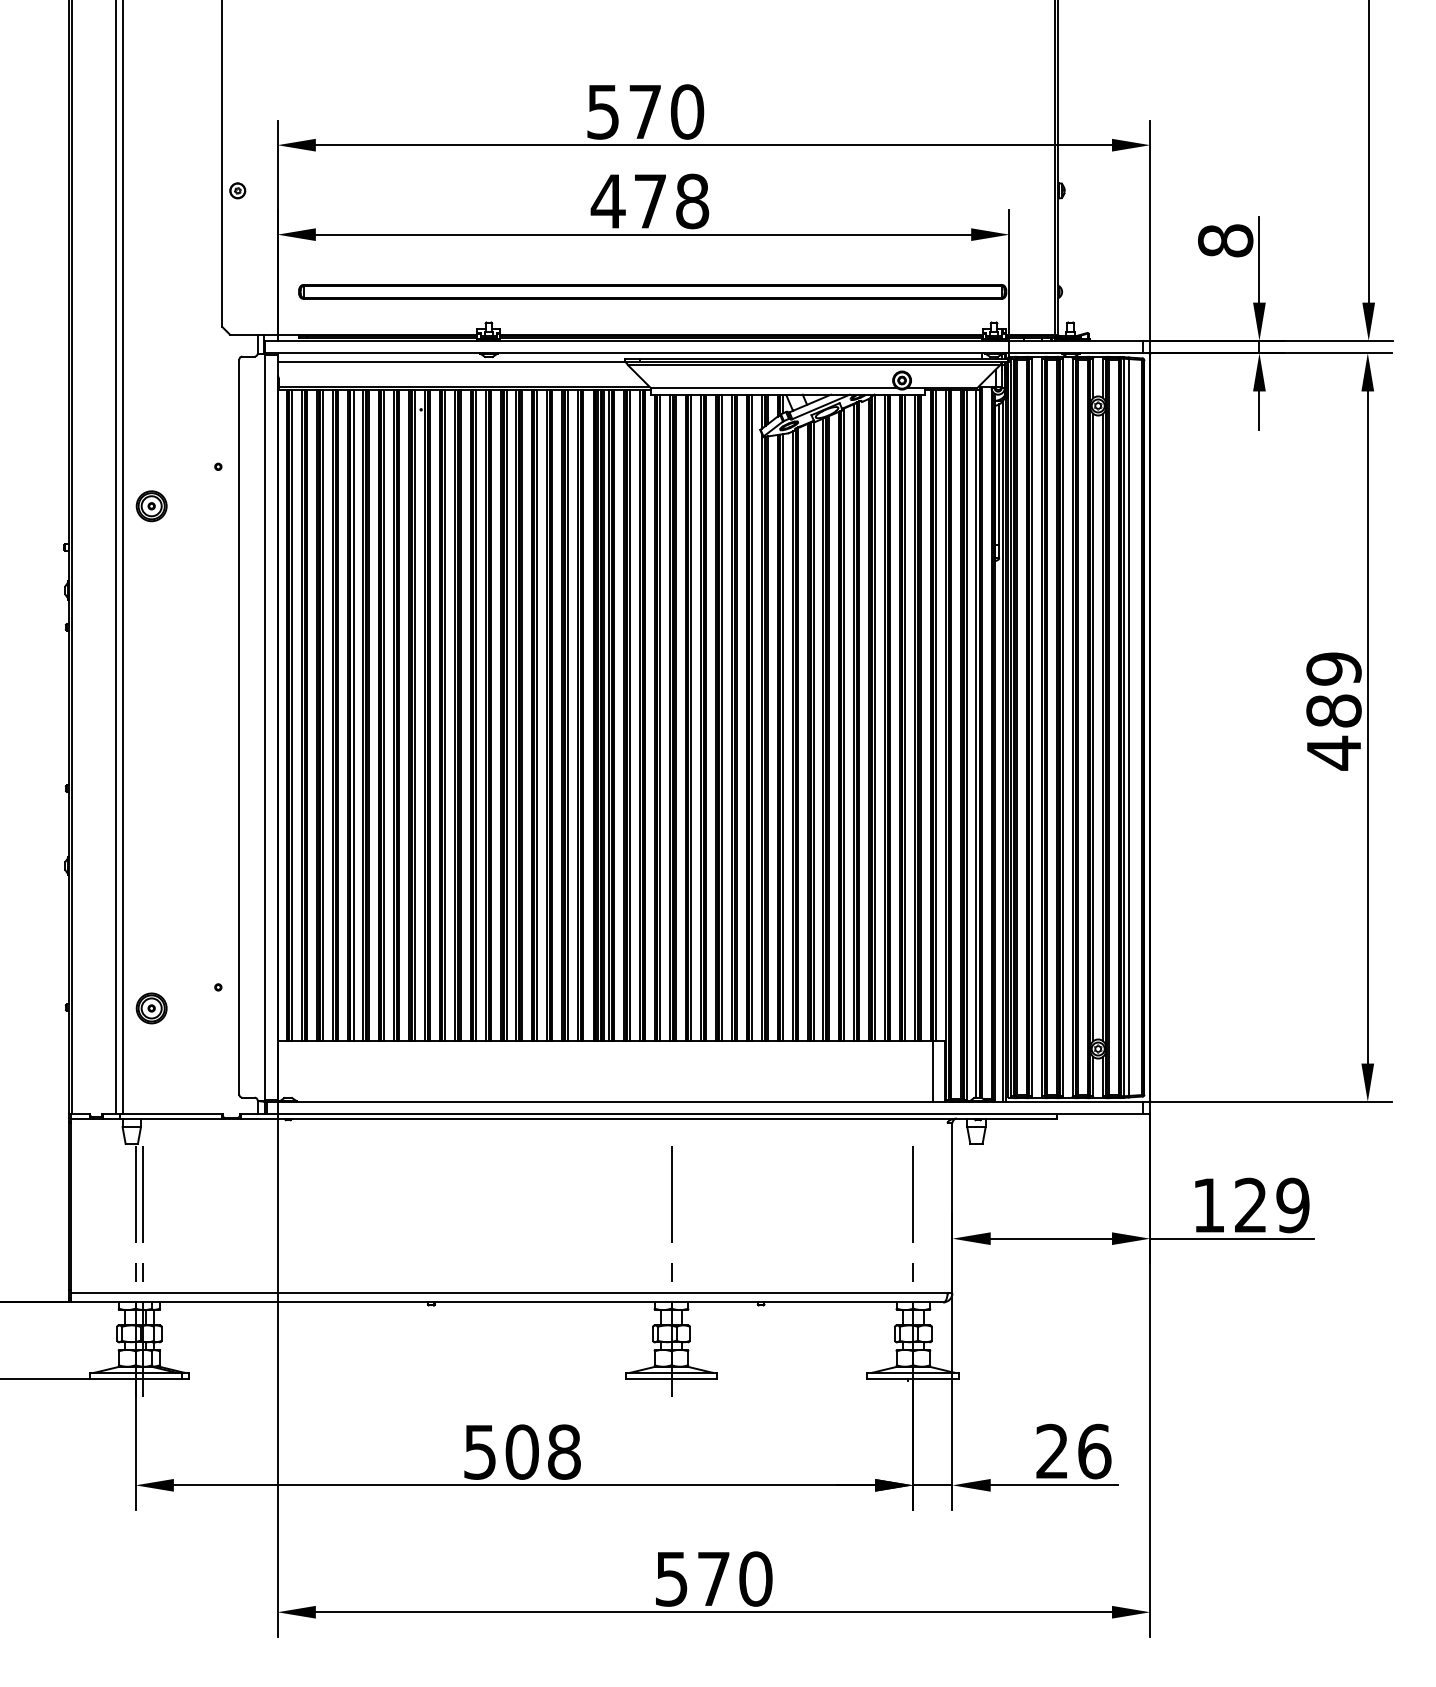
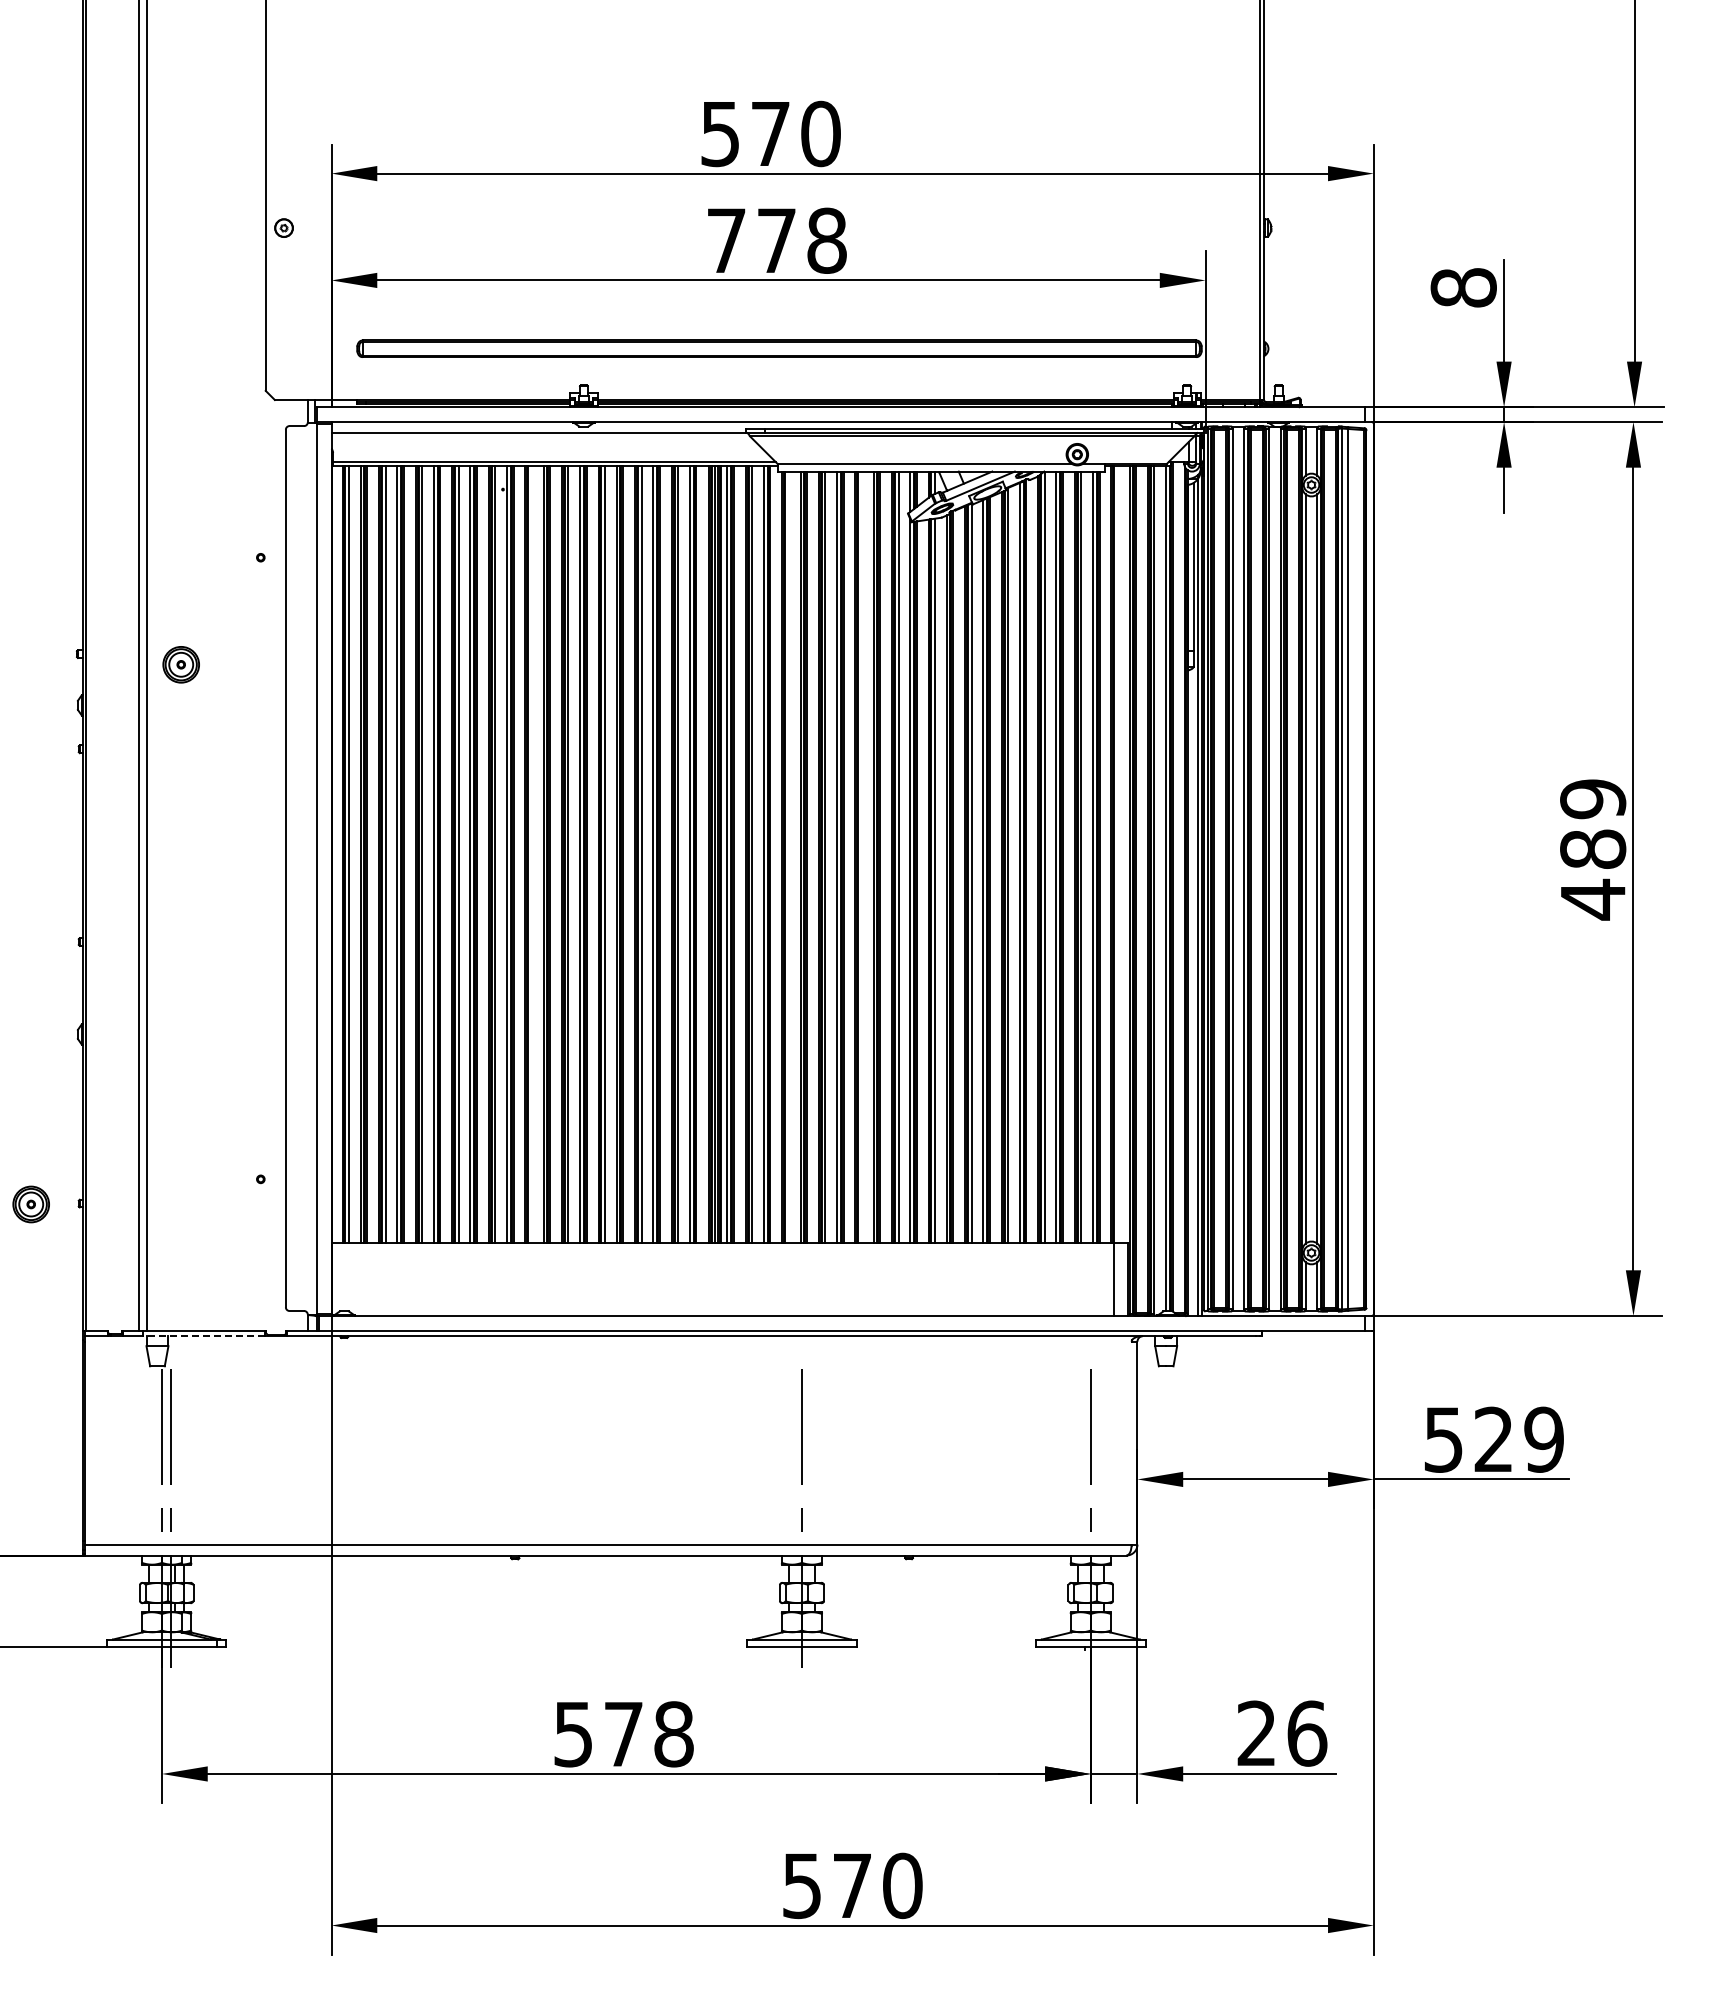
text: (608, 201) -> (726, 240), 478 -> 778
part: (151, 506) -> (180, 664), moved
line: (445, 714) -> (531, 853), removed
line: (935, 714) -> (1117, 853), removed
line: (660, 717) -> (788, 856), removed
line: (721, 717) -> (861, 856), removed
part: (151, 1008) -> (30, 1204), moved
line: (170, 1119) -> (203, 1336), solid -> dashed
text: (1208, 1205) -> (1443, 1439), 129 -> 529
text: (522, 1452) -> (623, 1734), 508 -> 578

